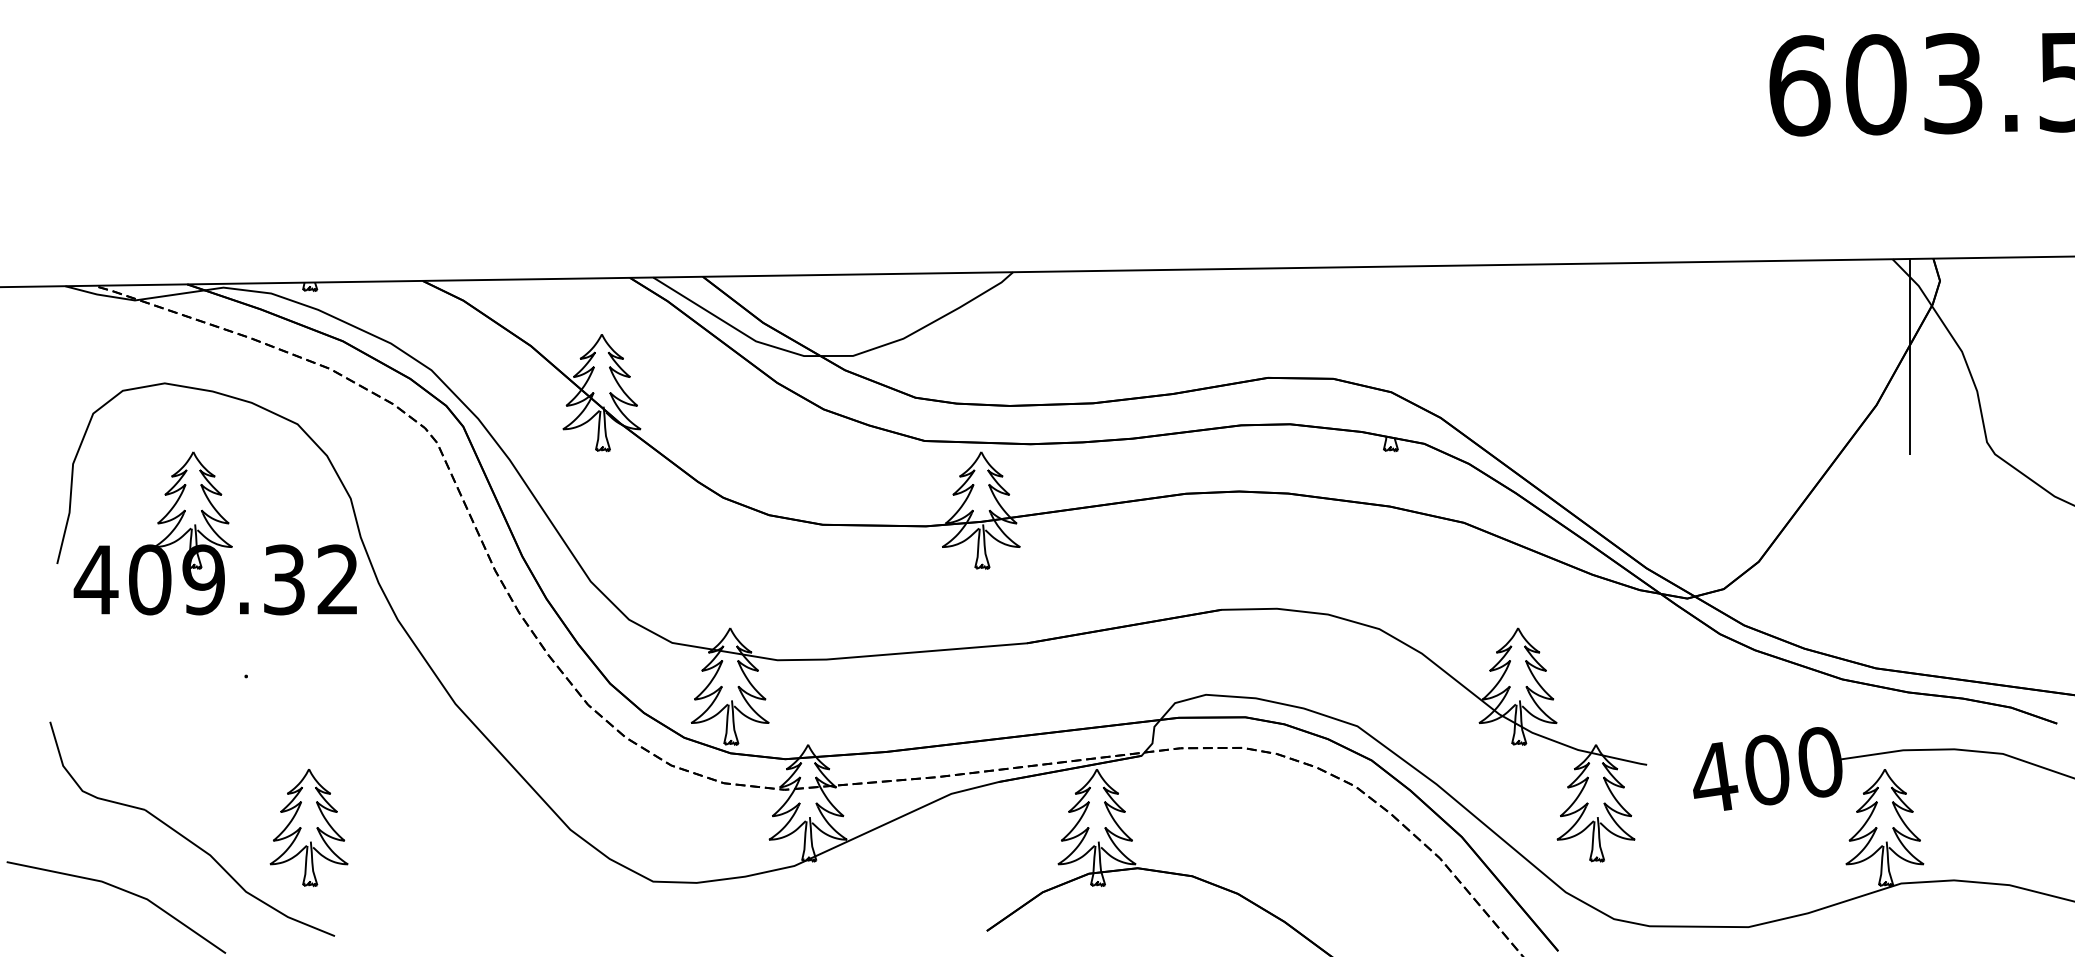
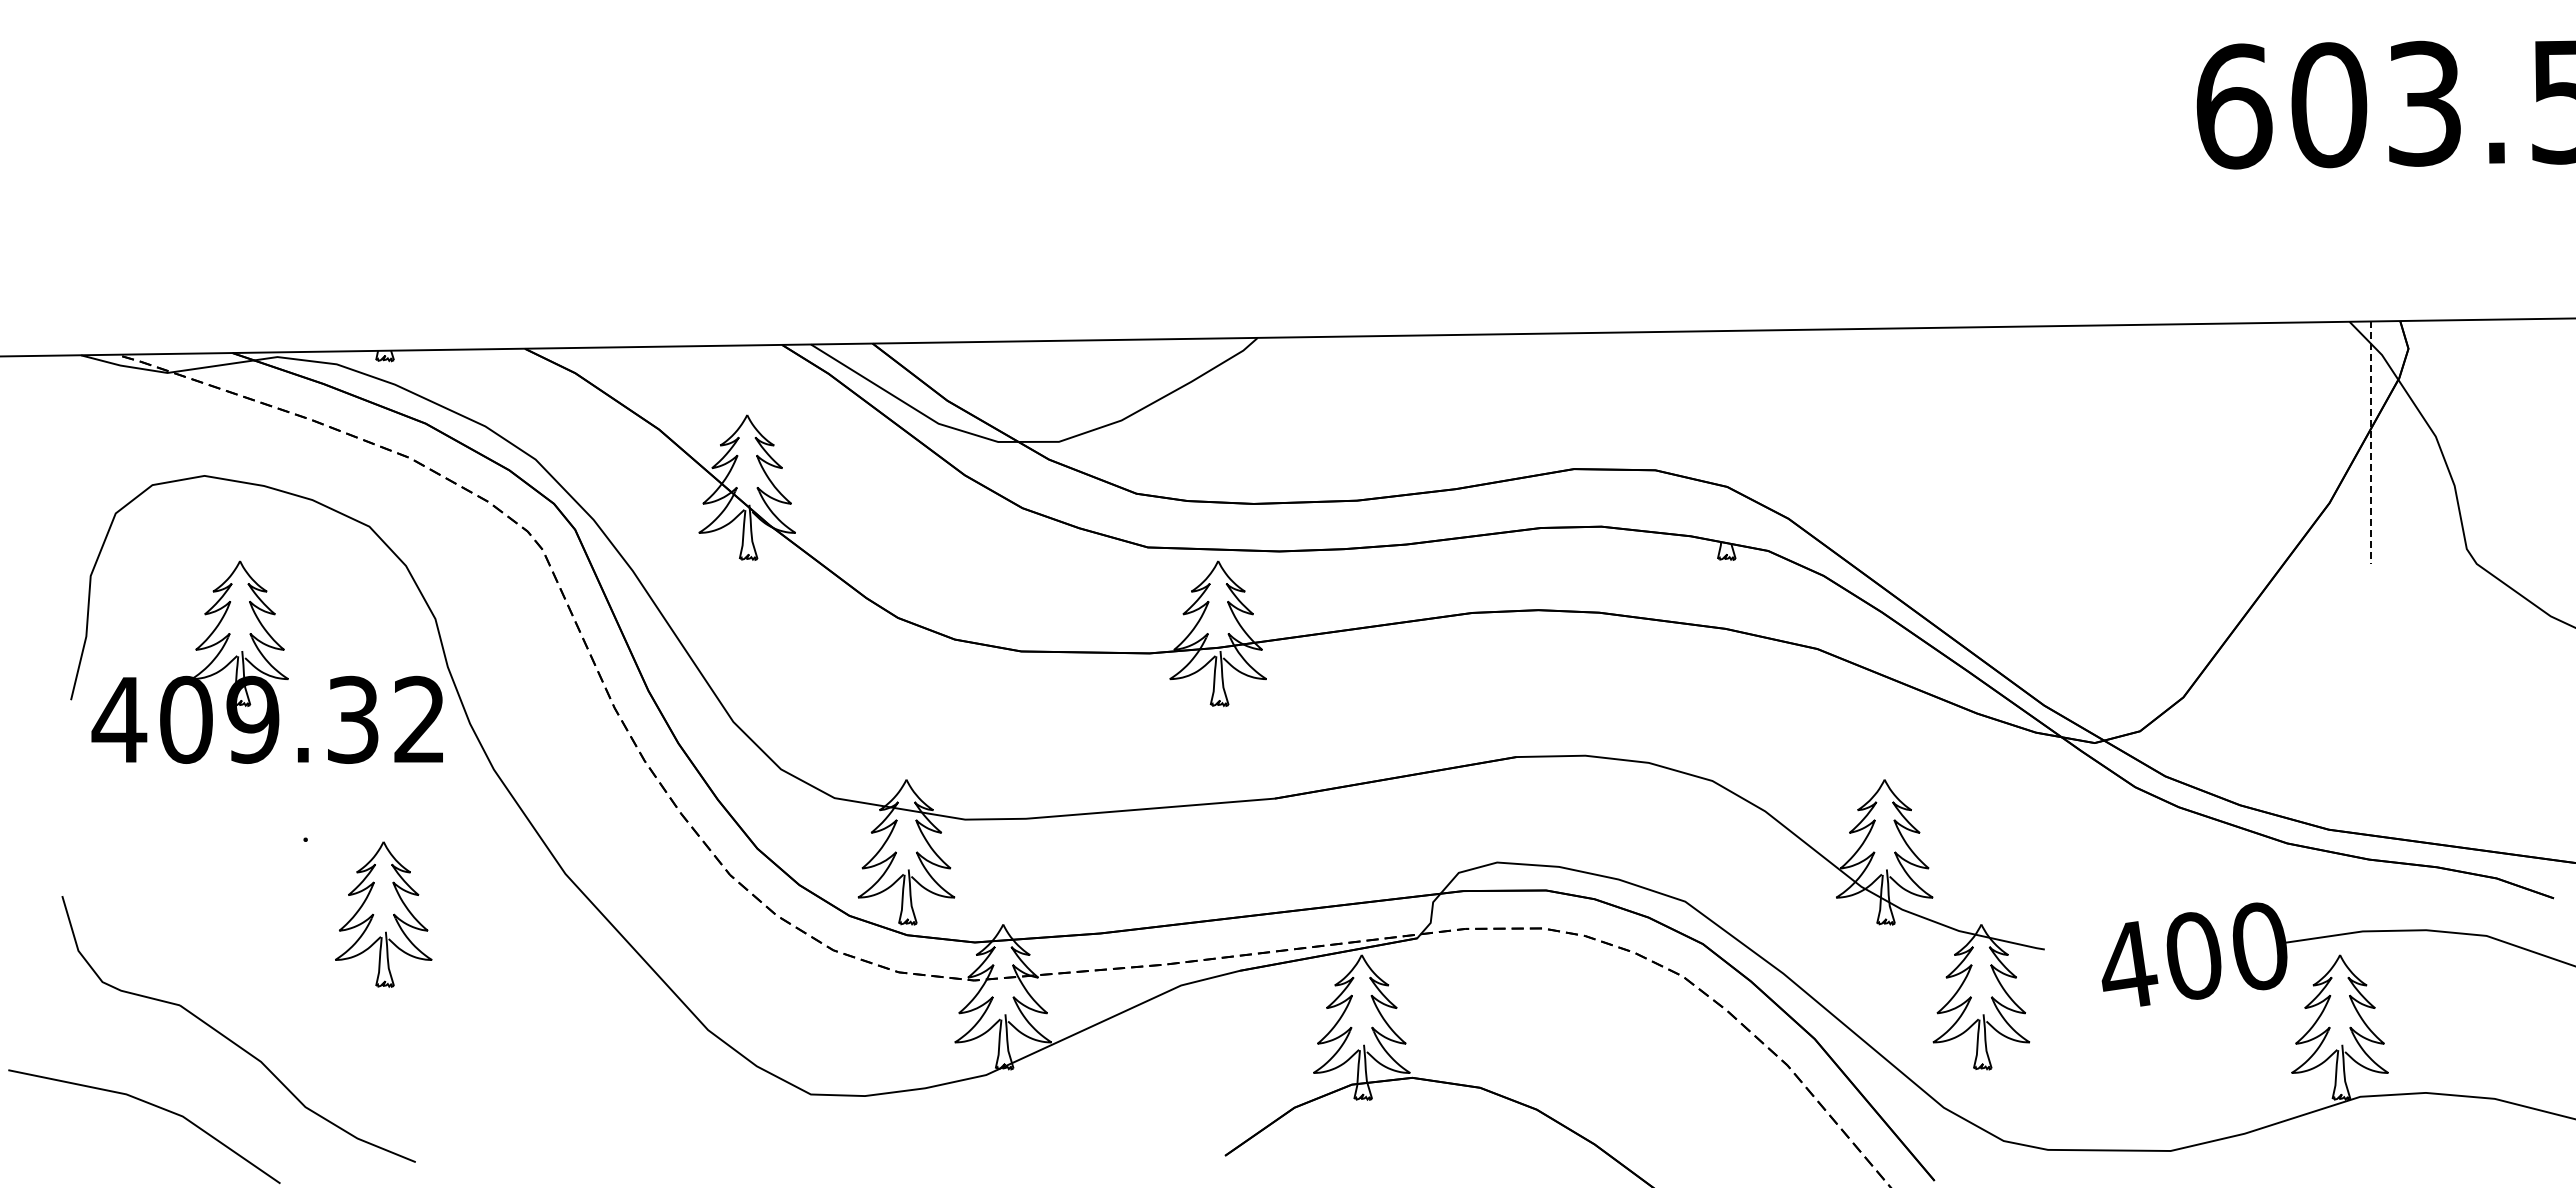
line: (1909, 356) -> (2370, 442), solid -> dashed
part: (308, 827) -> (383, 914), moved

